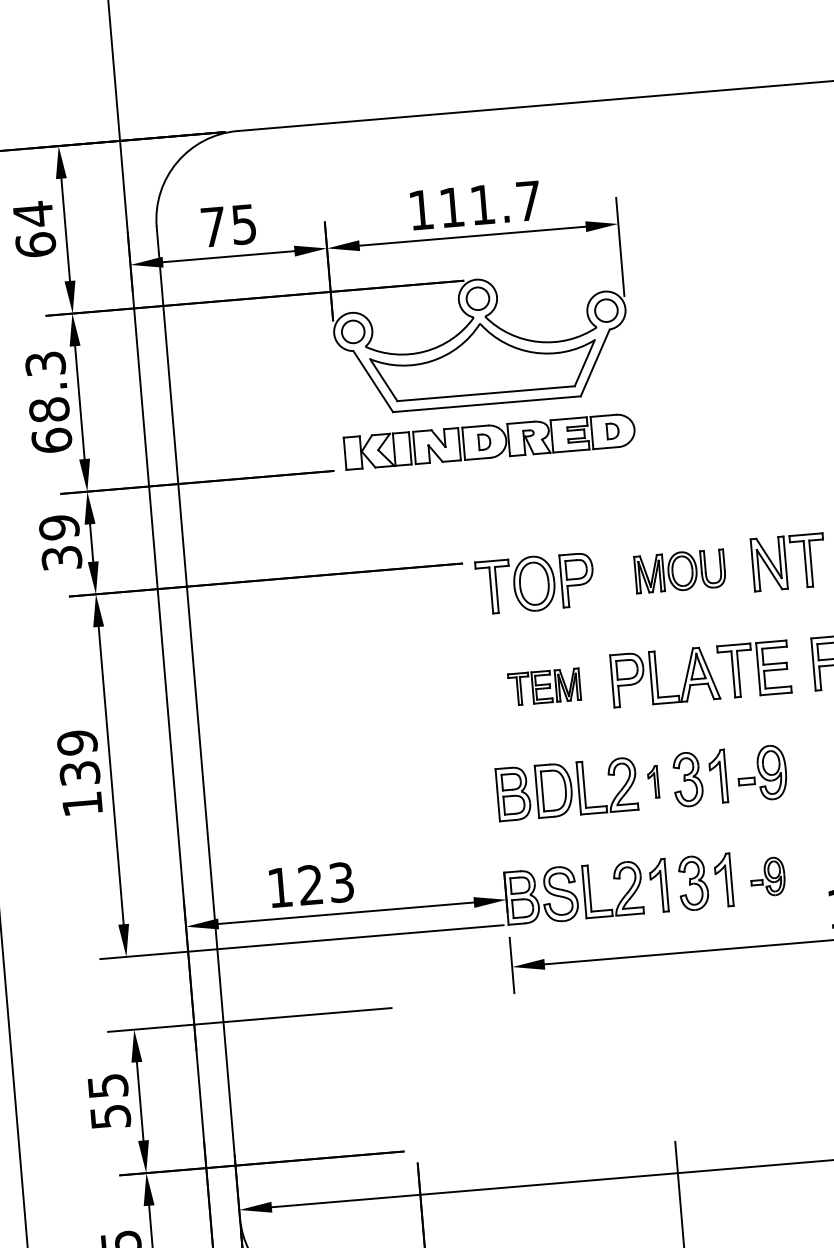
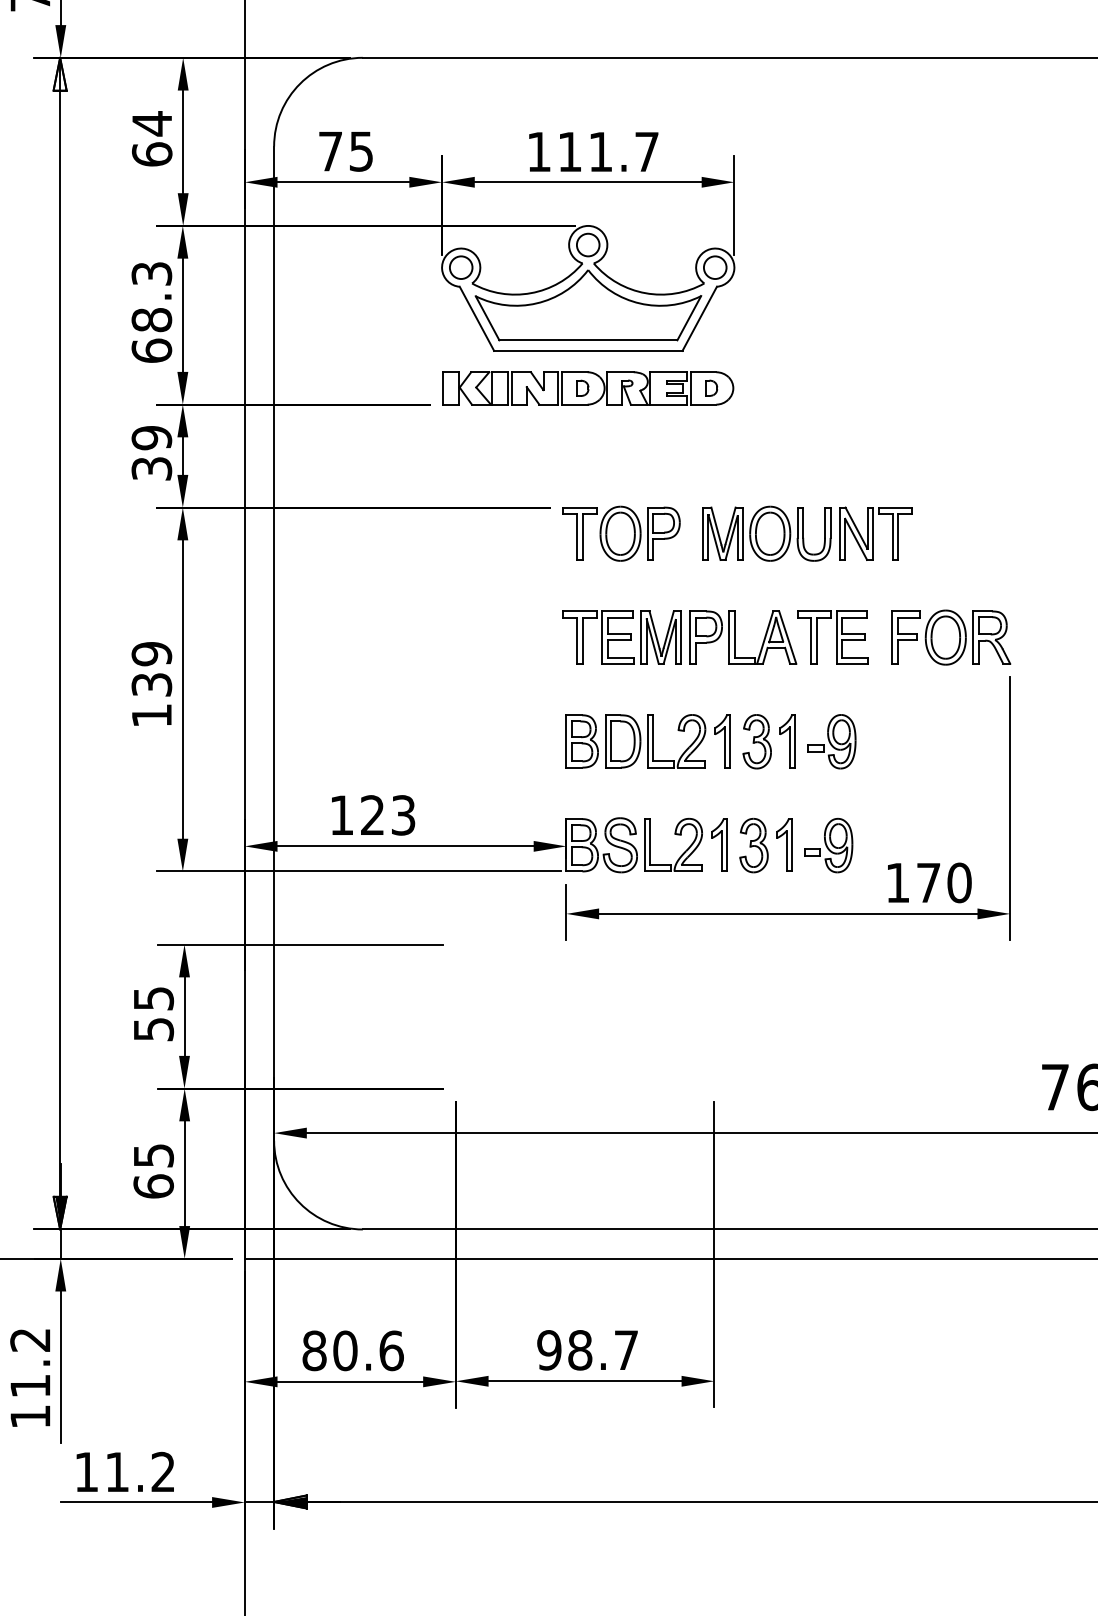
part: (679, 571) -> (766, 533), size x1.43
part: (543, 687) -> (621, 637), size x1.67
part: (653, 782) -> (722, 741), size x1.67
part: (767, 876) -> (828, 845), size x1.43

